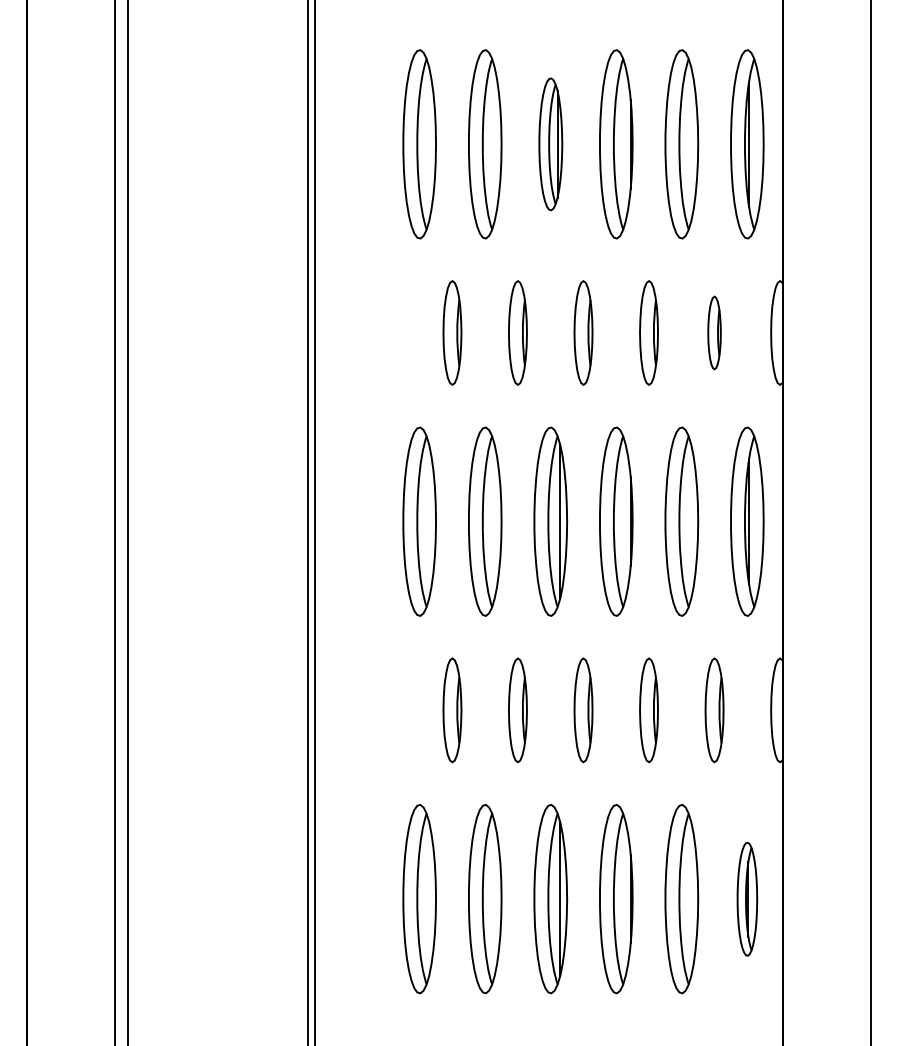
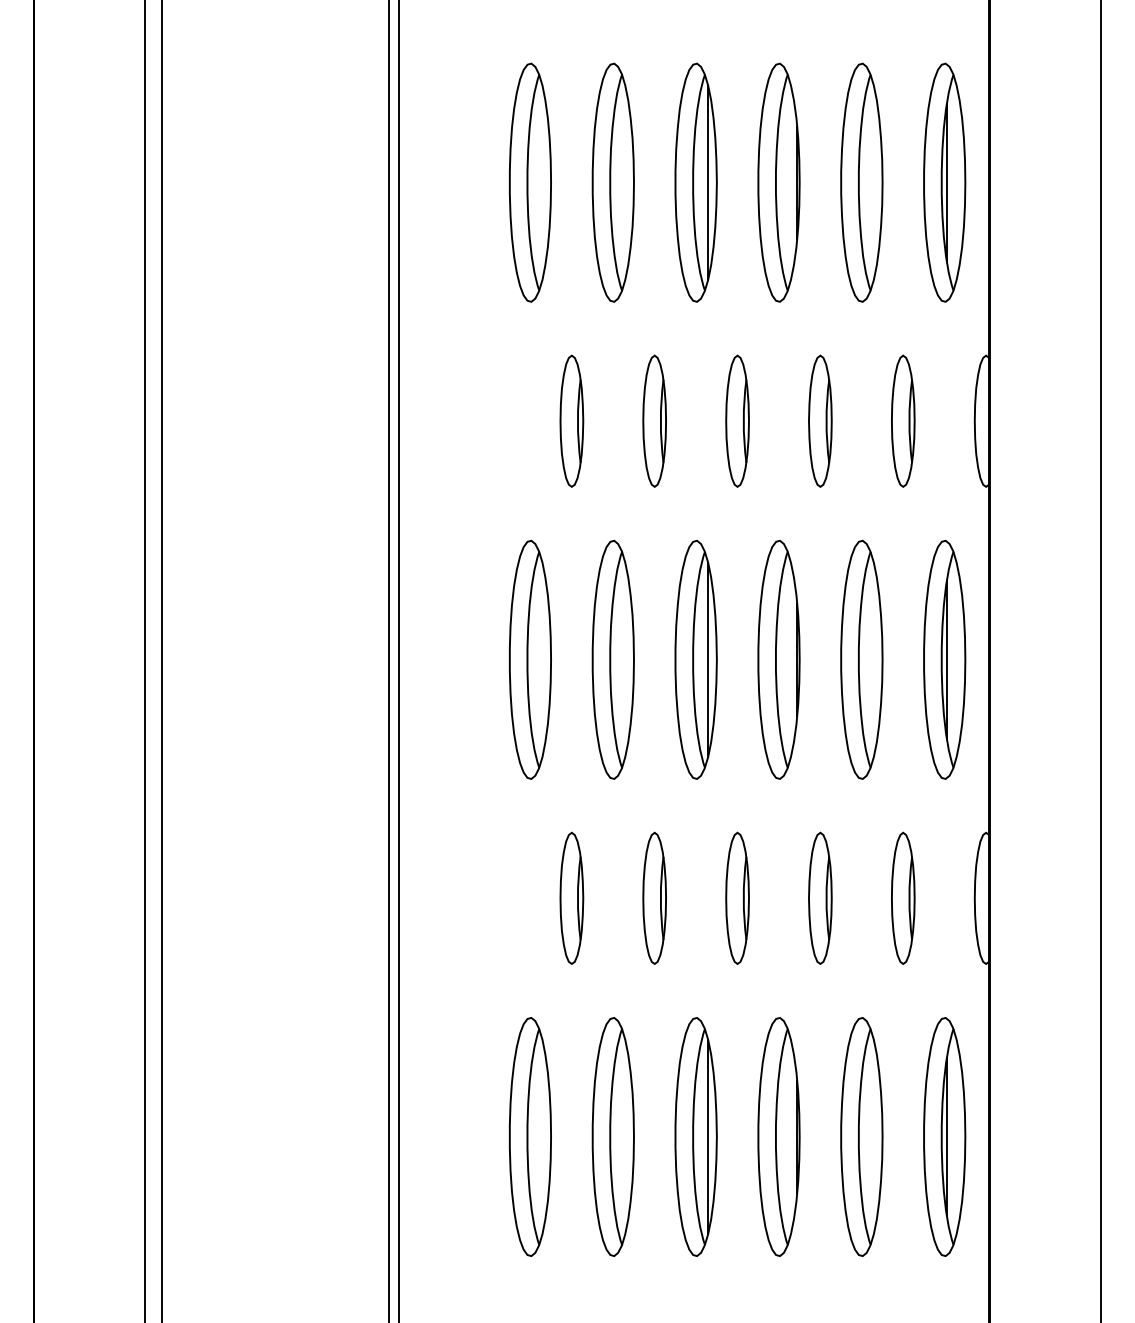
part: (550, 144) -> (695, 182), size x1.43
part: (714, 332) -> (903, 420), size x1.43
part: (747, 899) -> (944, 1137), size x1.67

